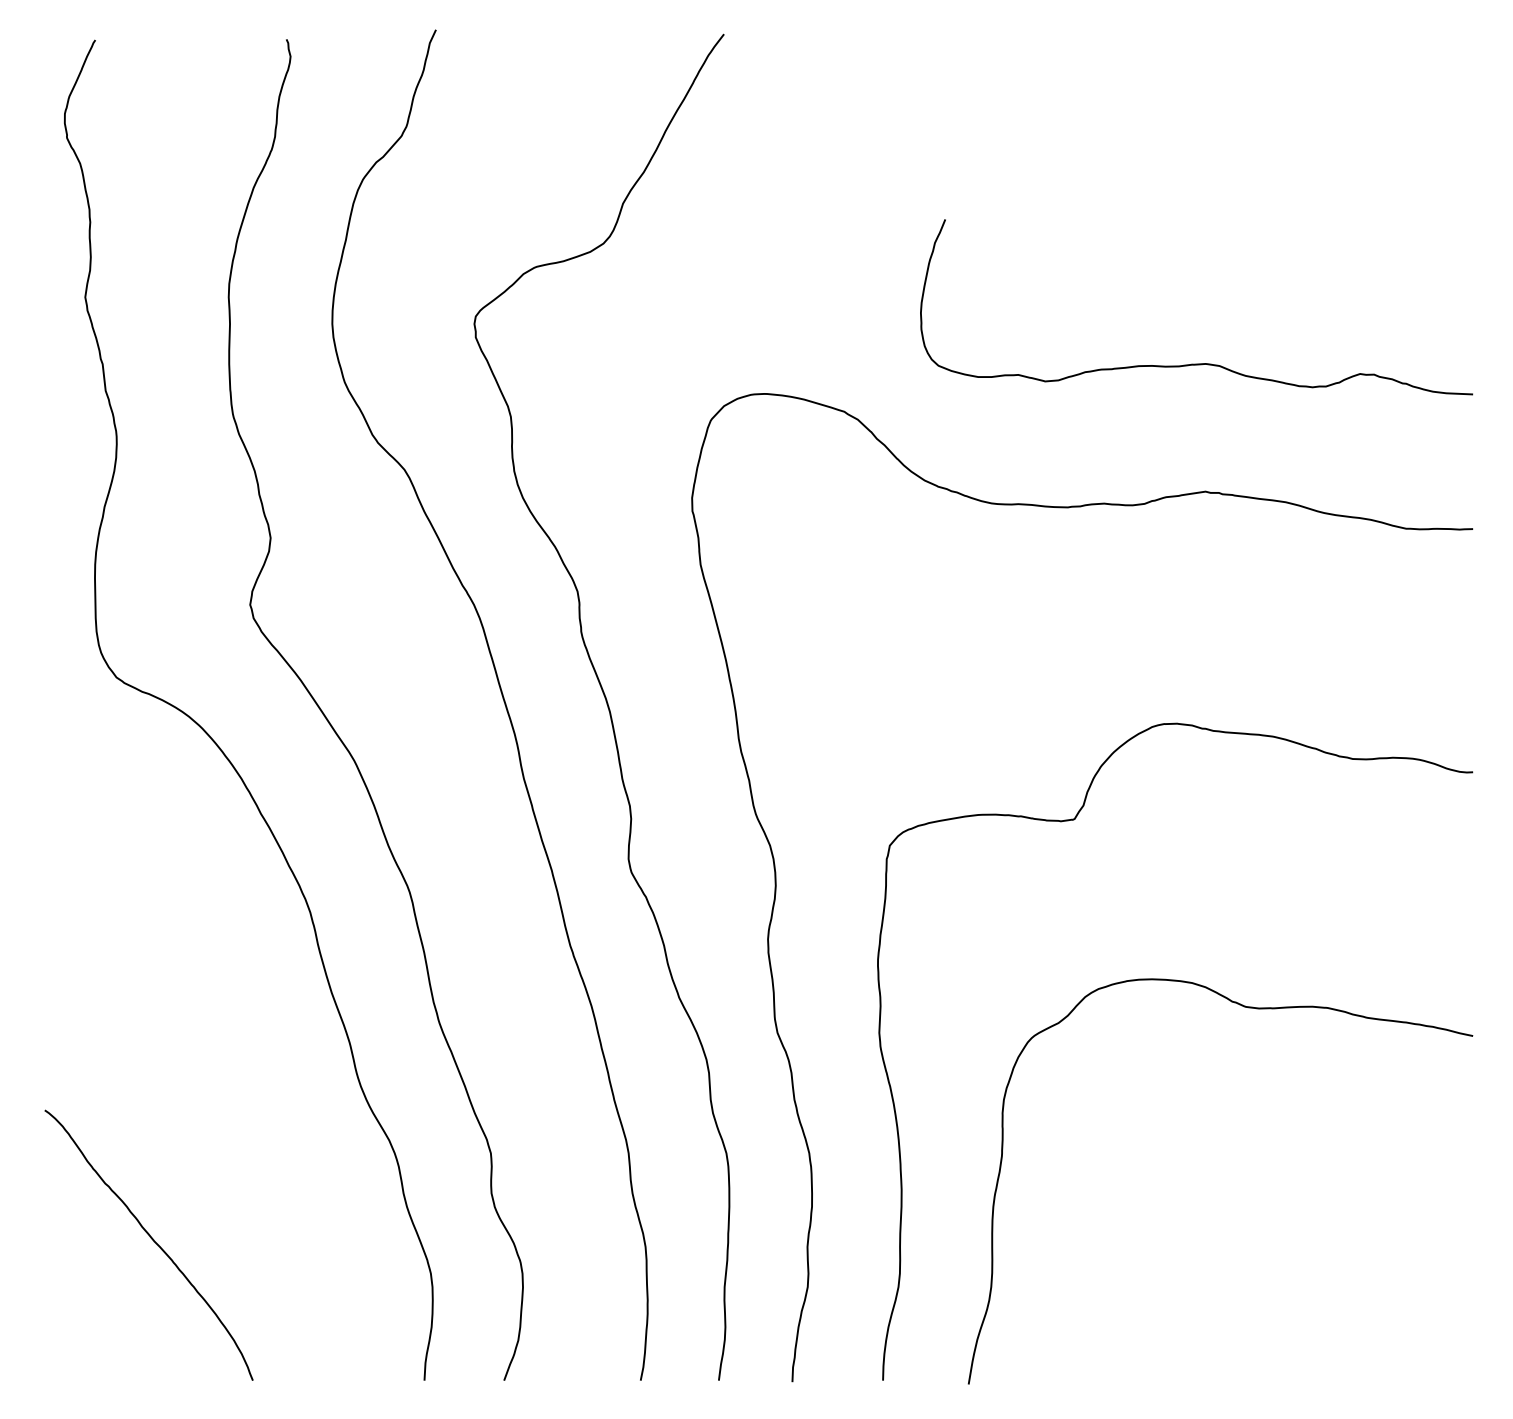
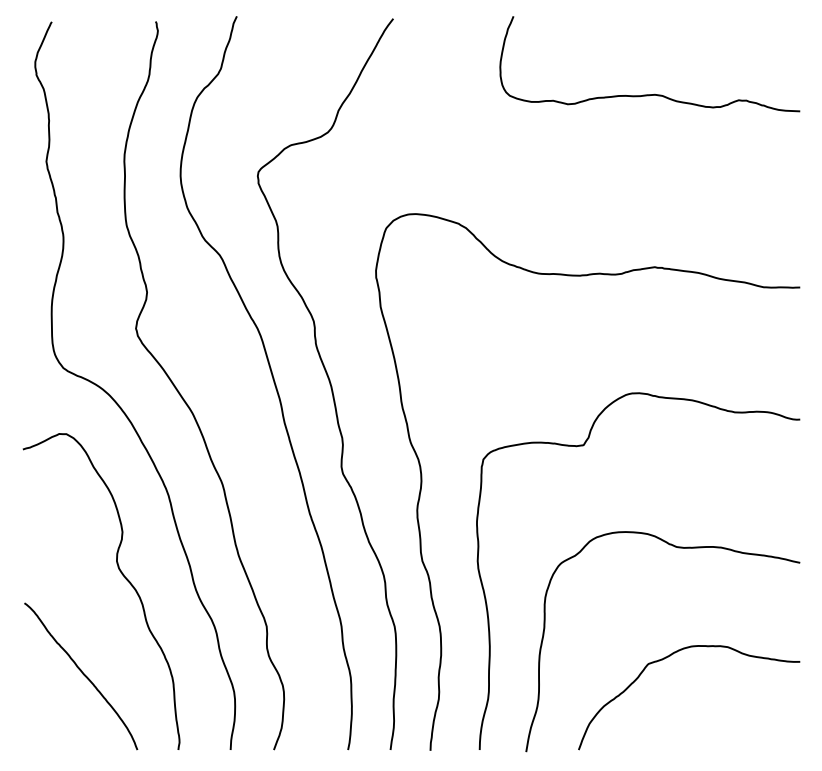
curve: (1204, 361) -> (654, 93), moved
curve: (223, 1057) -> (121, 574), added
curve: (1230, 1210) -> (668, 657), added

